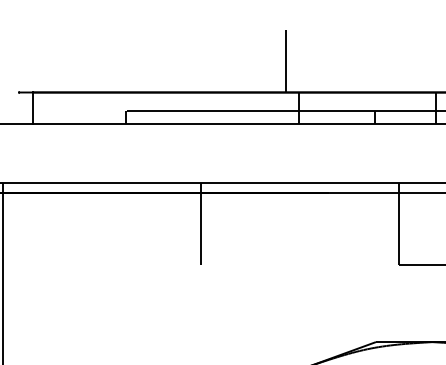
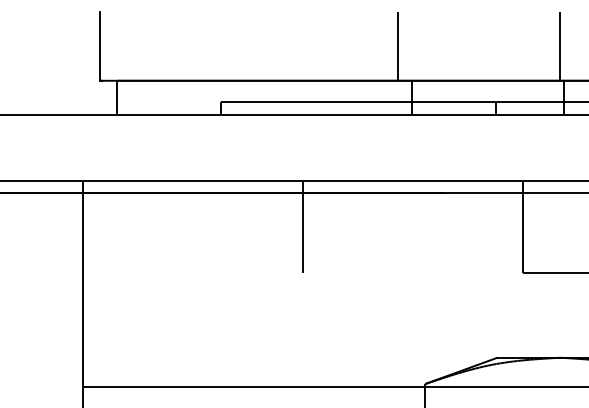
line: (18, 60) -> (100, 45), added
line: (431, 60) -> (559, 45), added

